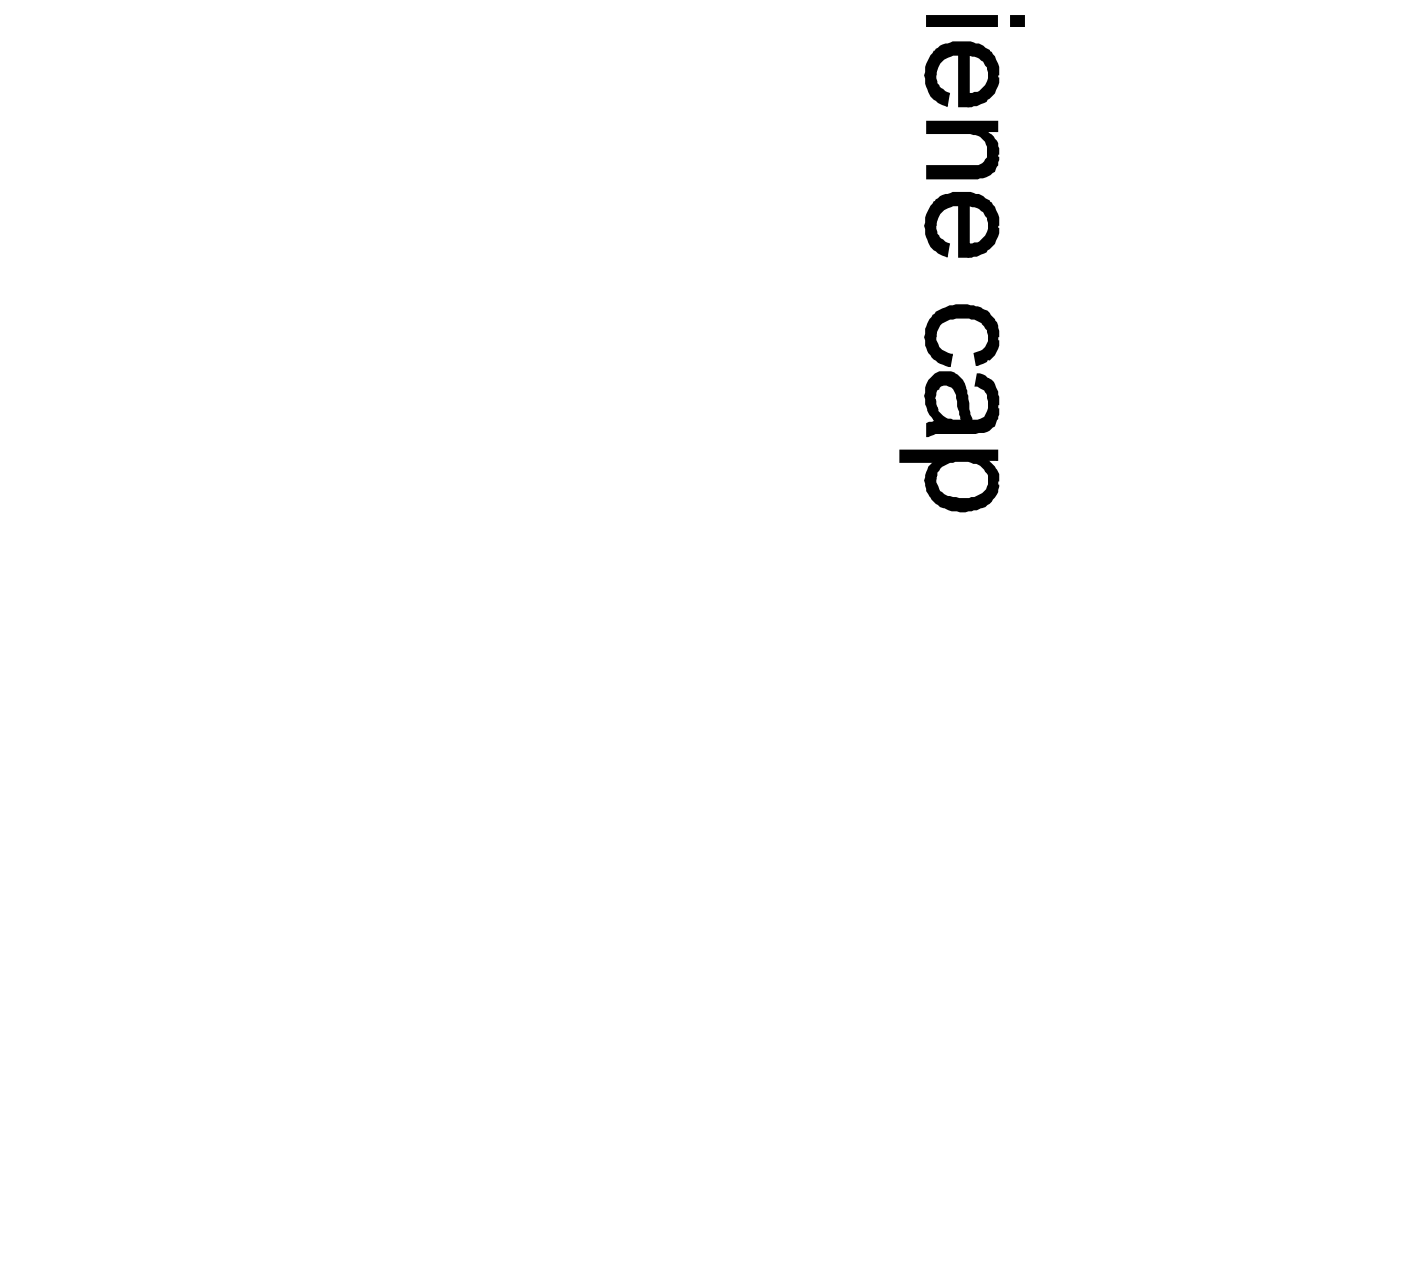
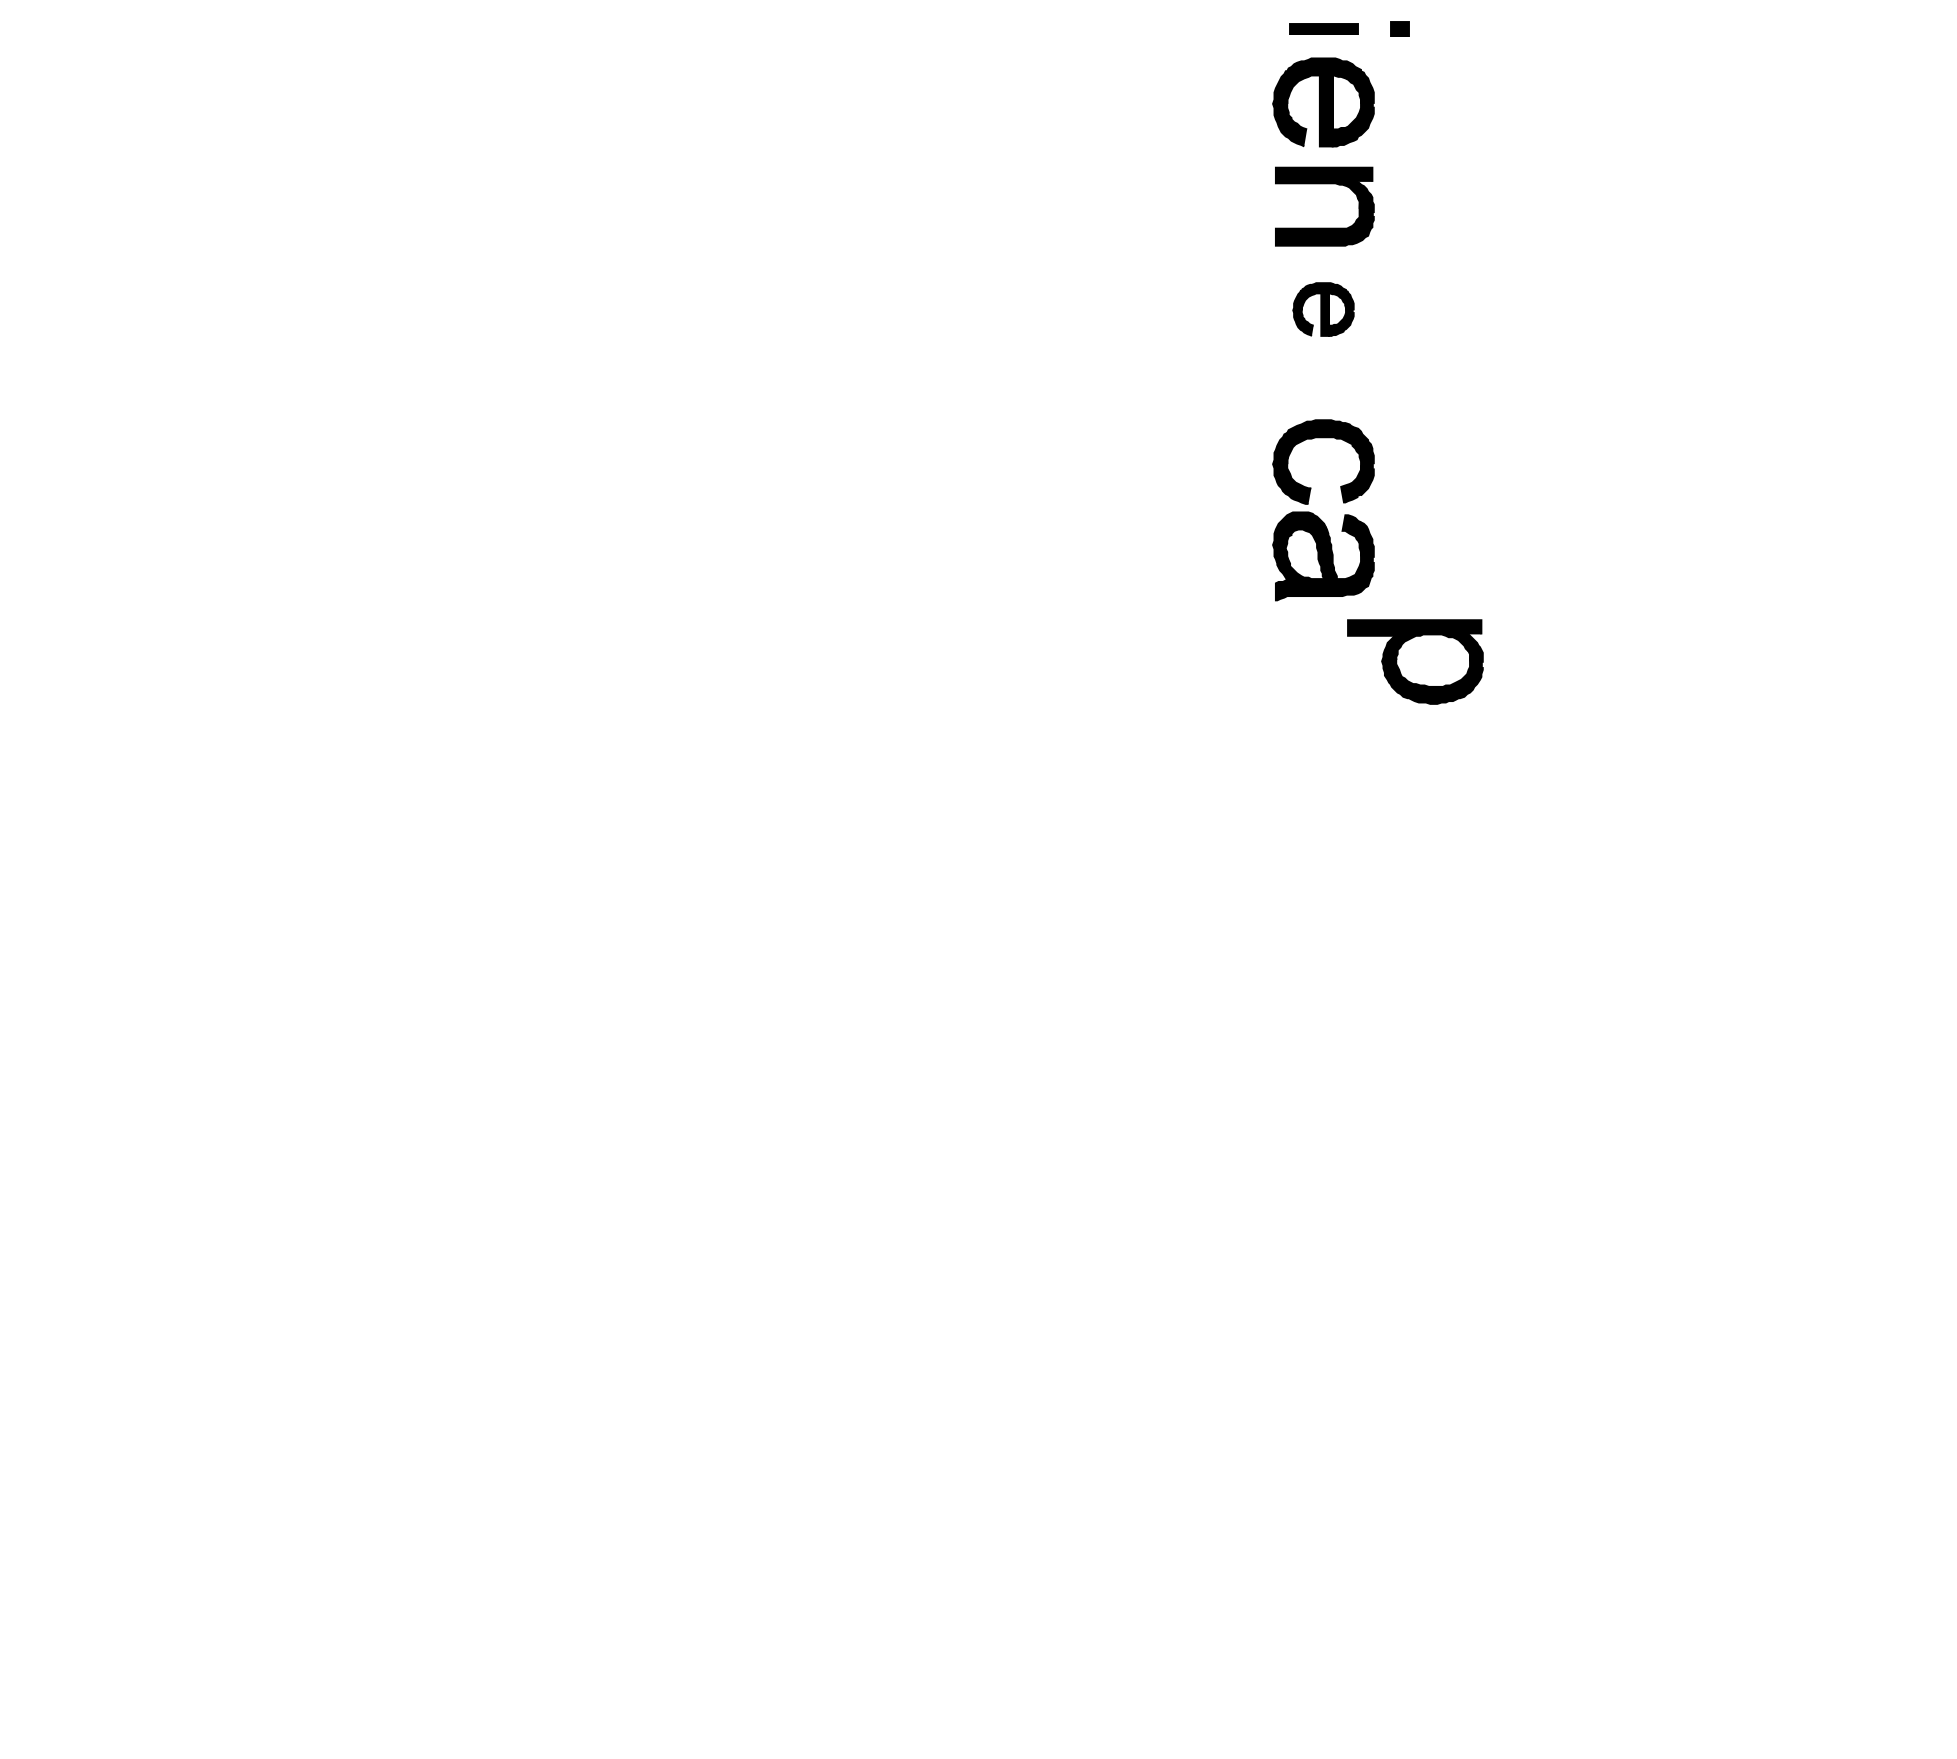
part: (961, 20) -> (1323, 28), size x0.7
part: (961, 224) -> (1323, 309), size x0.6
part: (949, 480) -> (1415, 661), moved

